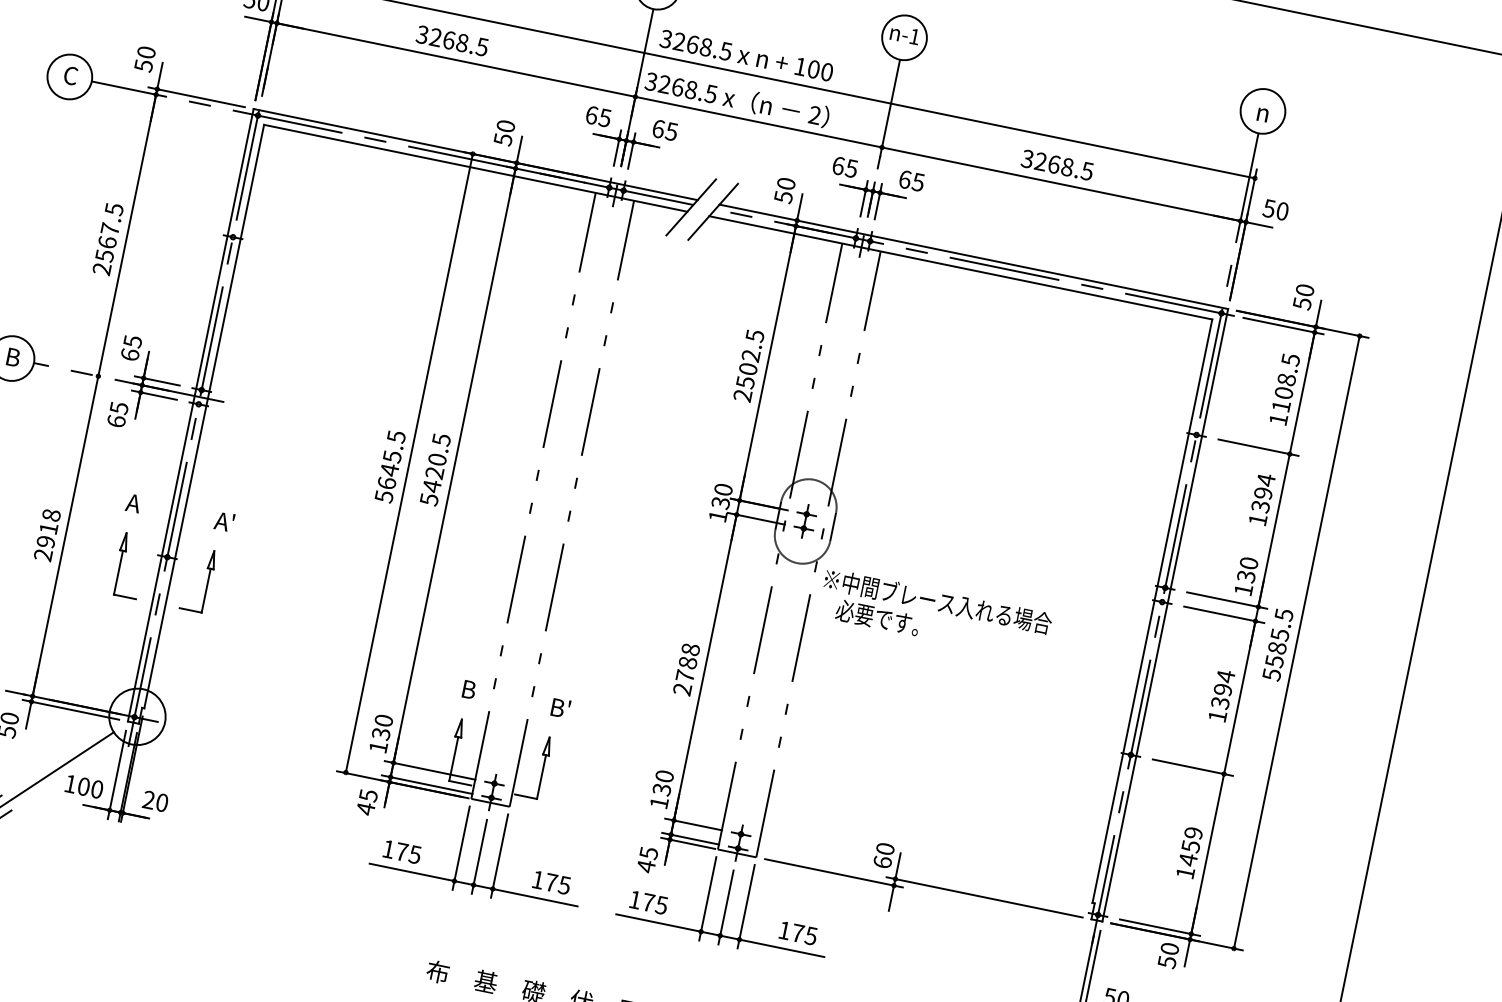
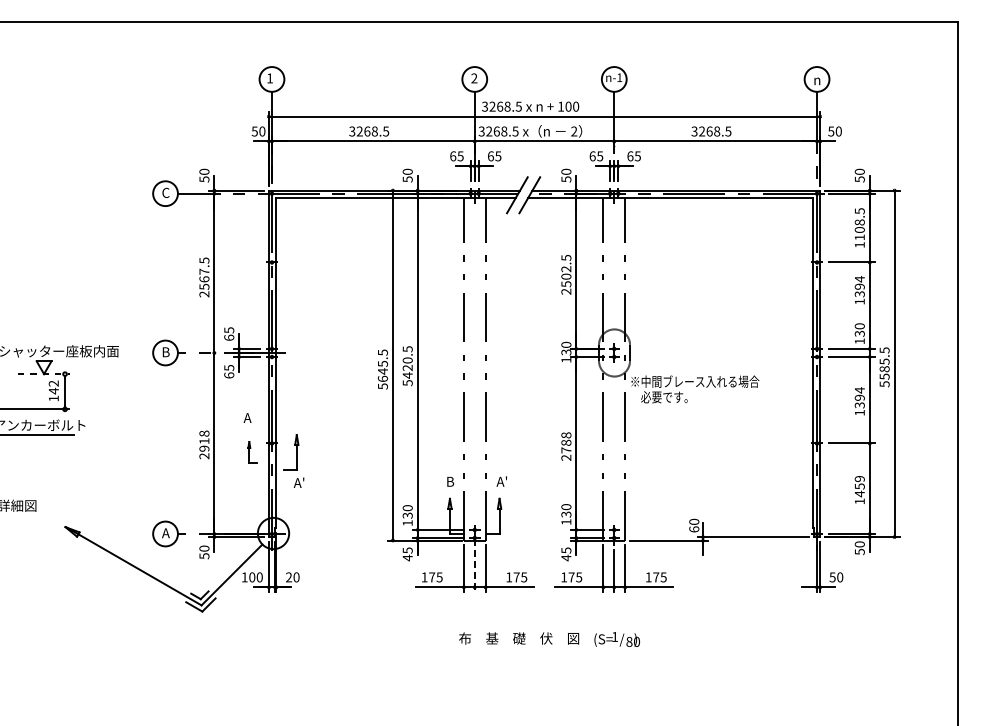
text: (223, 520) -> (298, 482), moved
part: (129, 566) -> (252, 452), size x0.6
text: (559, 707) -> (501, 481), B' -> A'
line: (478, 856) -> (474, 571), solid -> dashed

